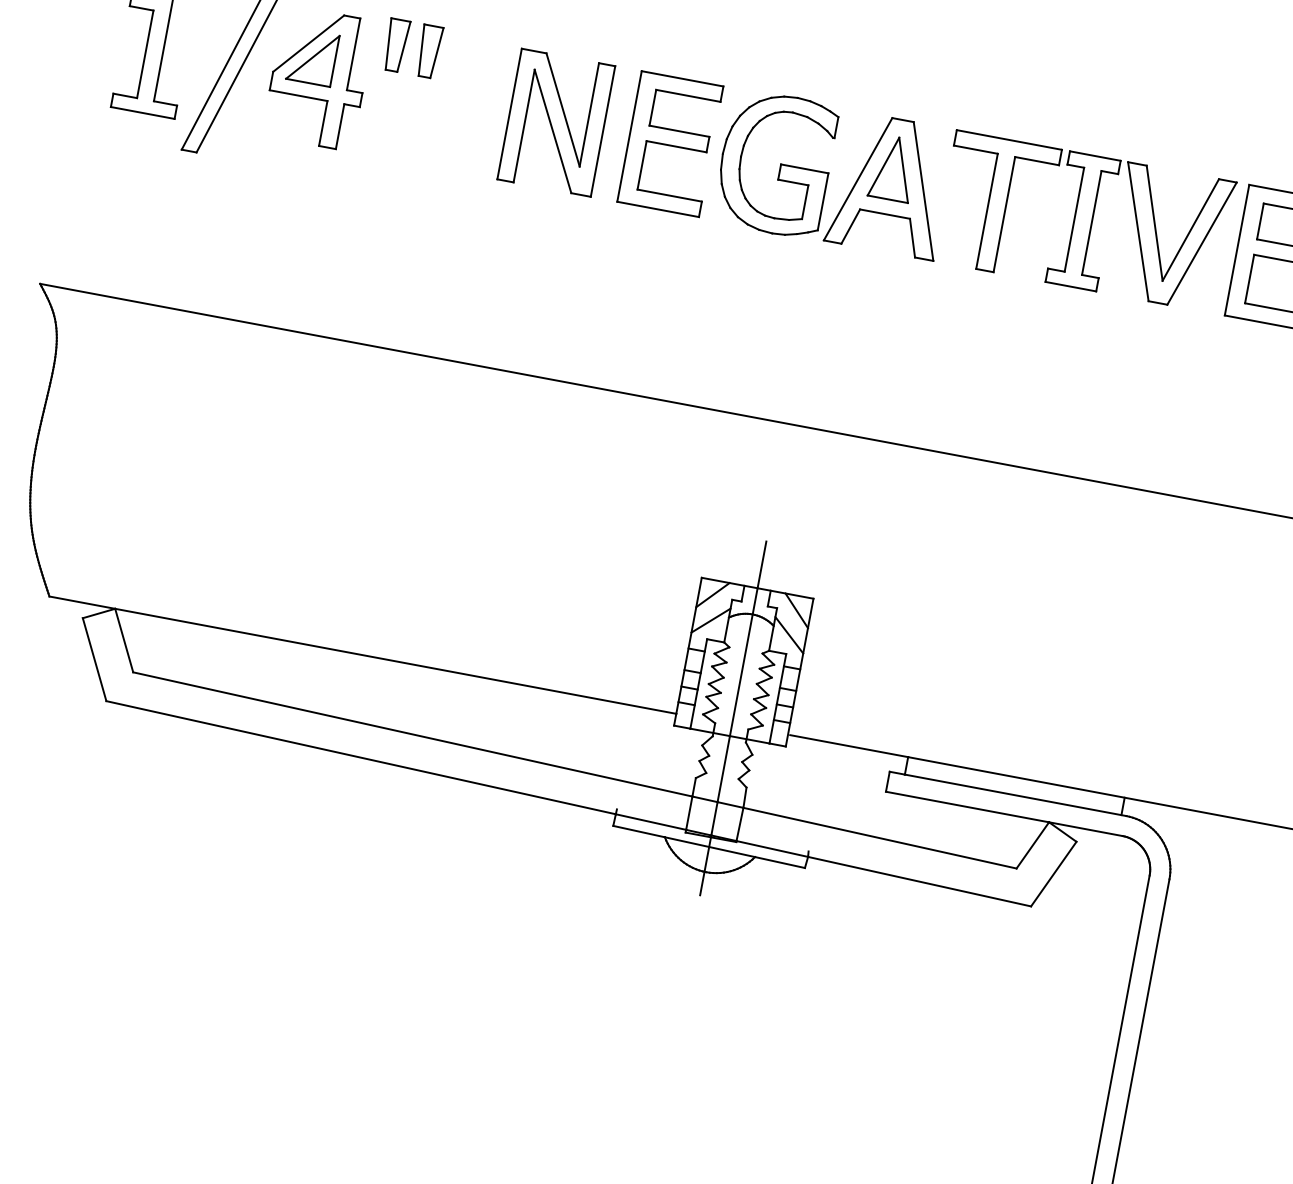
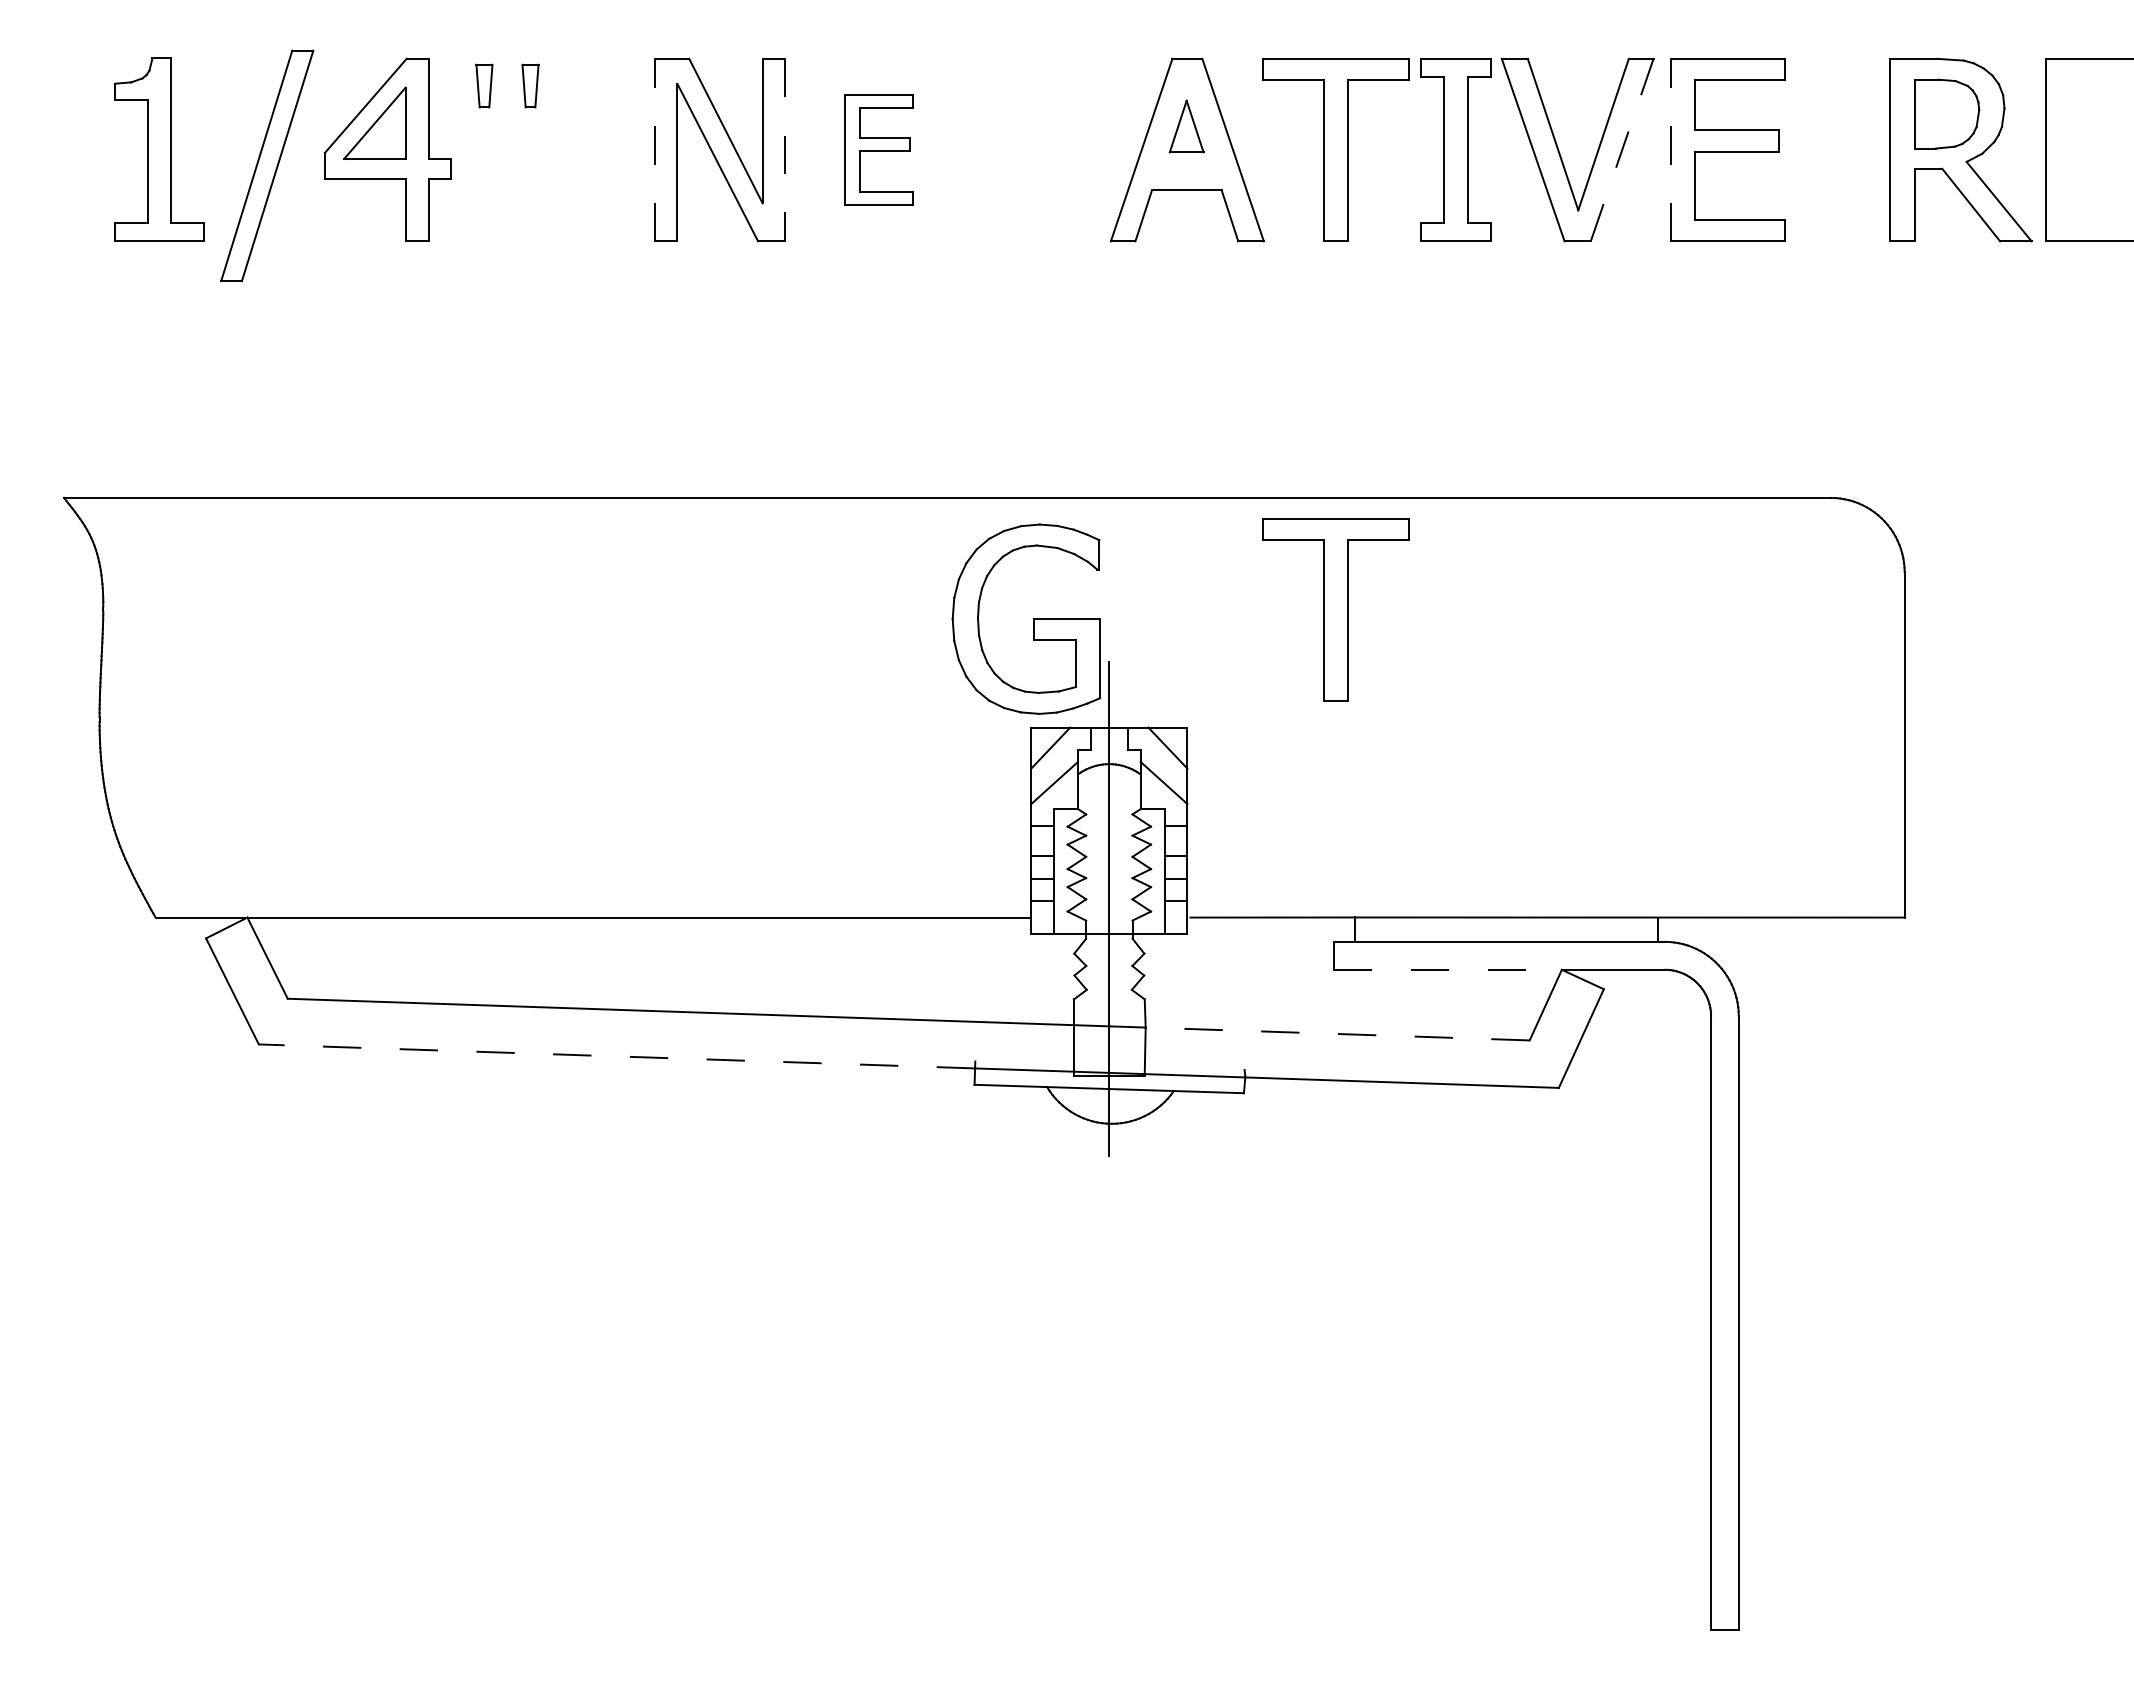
part: (396, 44) -> (484, 85), size x0.6
part: (429, 51) -> (530, 85), size x0.6
line: (509, 113) -> (654, 149), solid -> dashed
line: (603, 131) -> (785, 150), solid -> dashed
part: (669, 143) -> (878, 149), size x0.6
part: (780, 164) -> (1033, 618), moved
part: (893, 168) -> (1186, 126), size x0.6
line: (1202, 243) -> (1622, 150), solid -> dashed
line: (1237, 249) -> (1671, 149), solid -> dashed
part: (935, 534) -> (1335, 609), added
line: (360, 757) -> (616, 1056), solid -> dashed
line: (967, 806) -> (1447, 969), solid -> dashed
line: (879, 837) -> (1337, 1033), solid -> dashed

